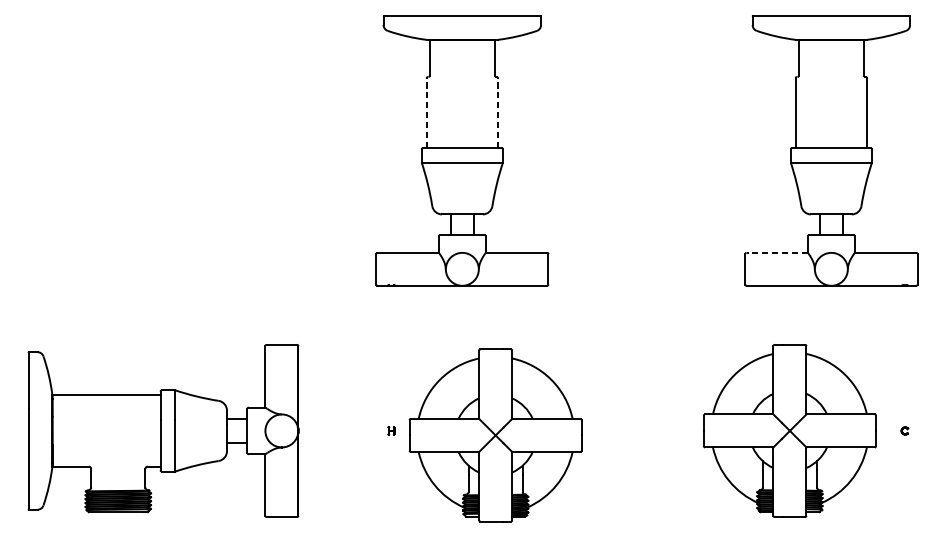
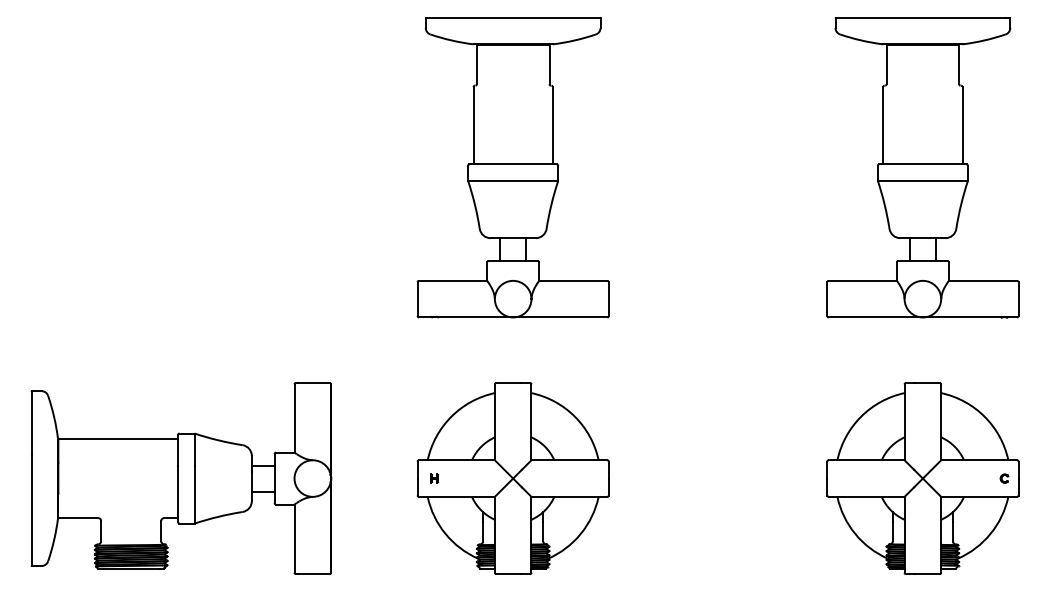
line: (426, 112) -> (473, 125), dashed -> solid
line: (497, 112) -> (552, 125), dashed -> solid
line: (776, 252) -> (862, 280), dashed -> solid
part: (789, 430) -> (922, 478), moved
part: (495, 435) -> (512, 478), moved

